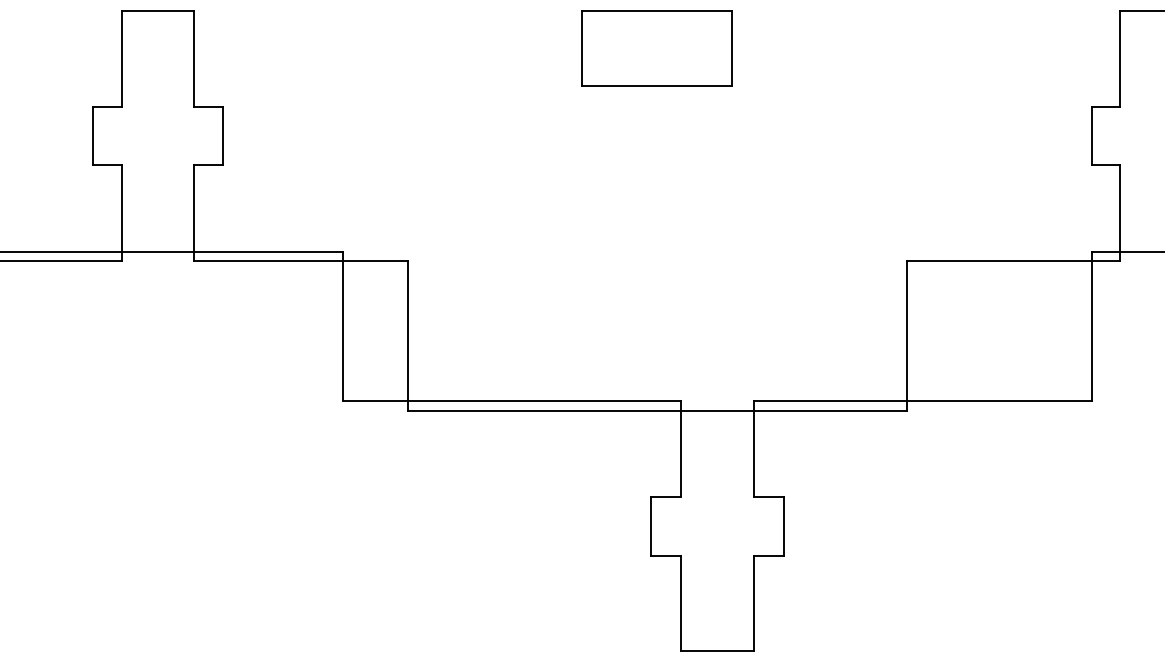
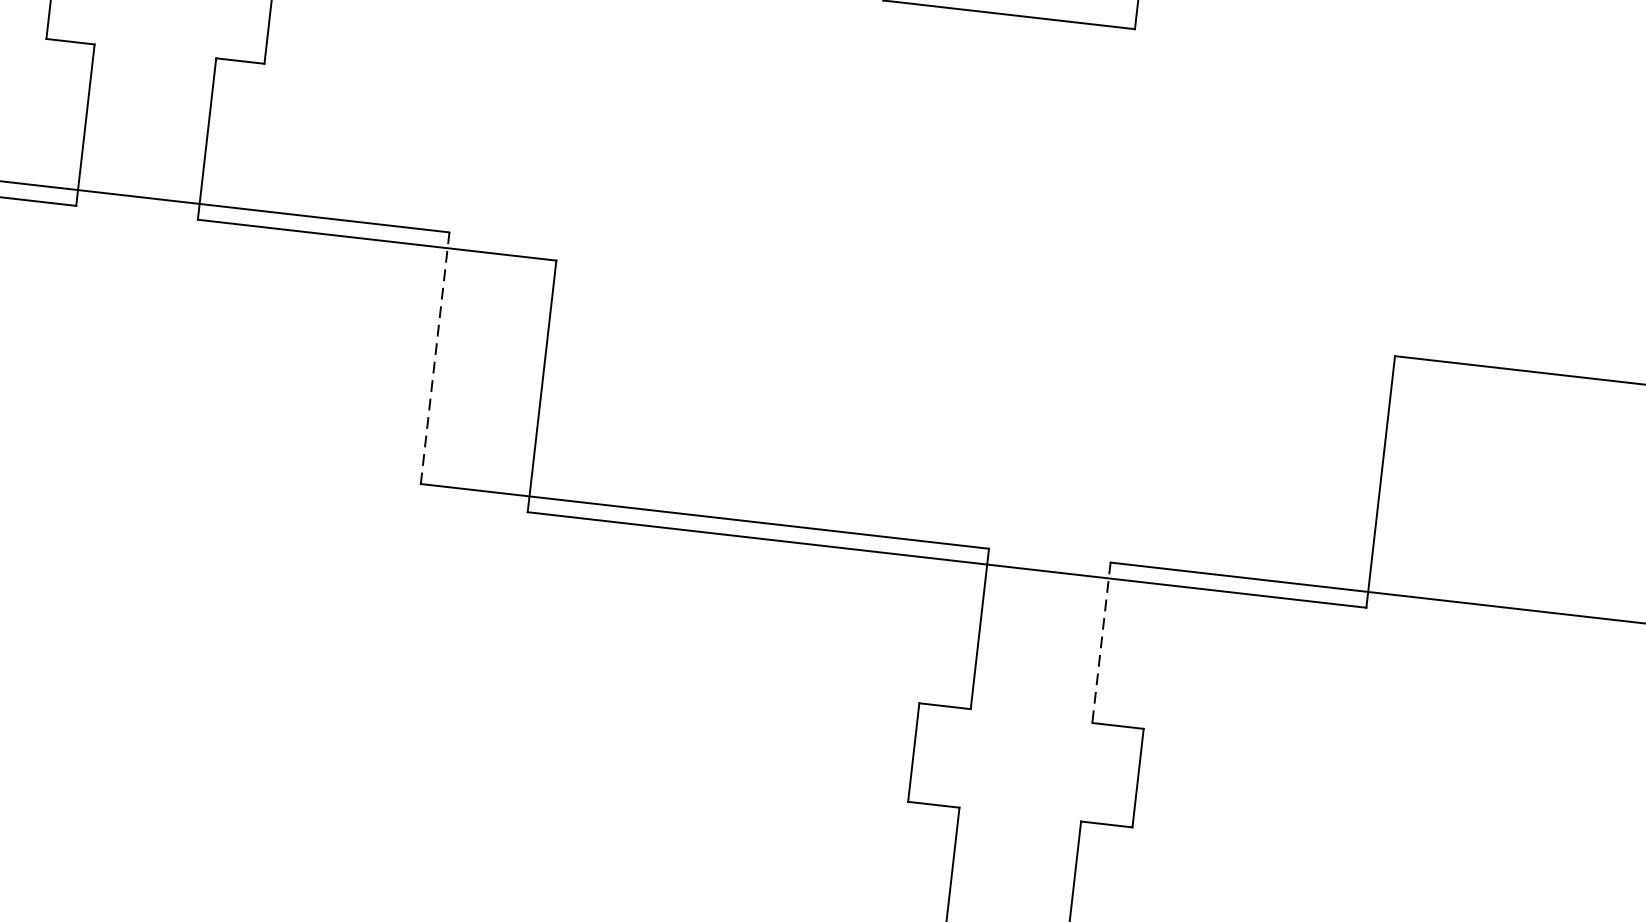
line: (342, 326) -> (434, 358), solid -> dashed
line: (753, 449) -> (1101, 643), solid -> dashed

